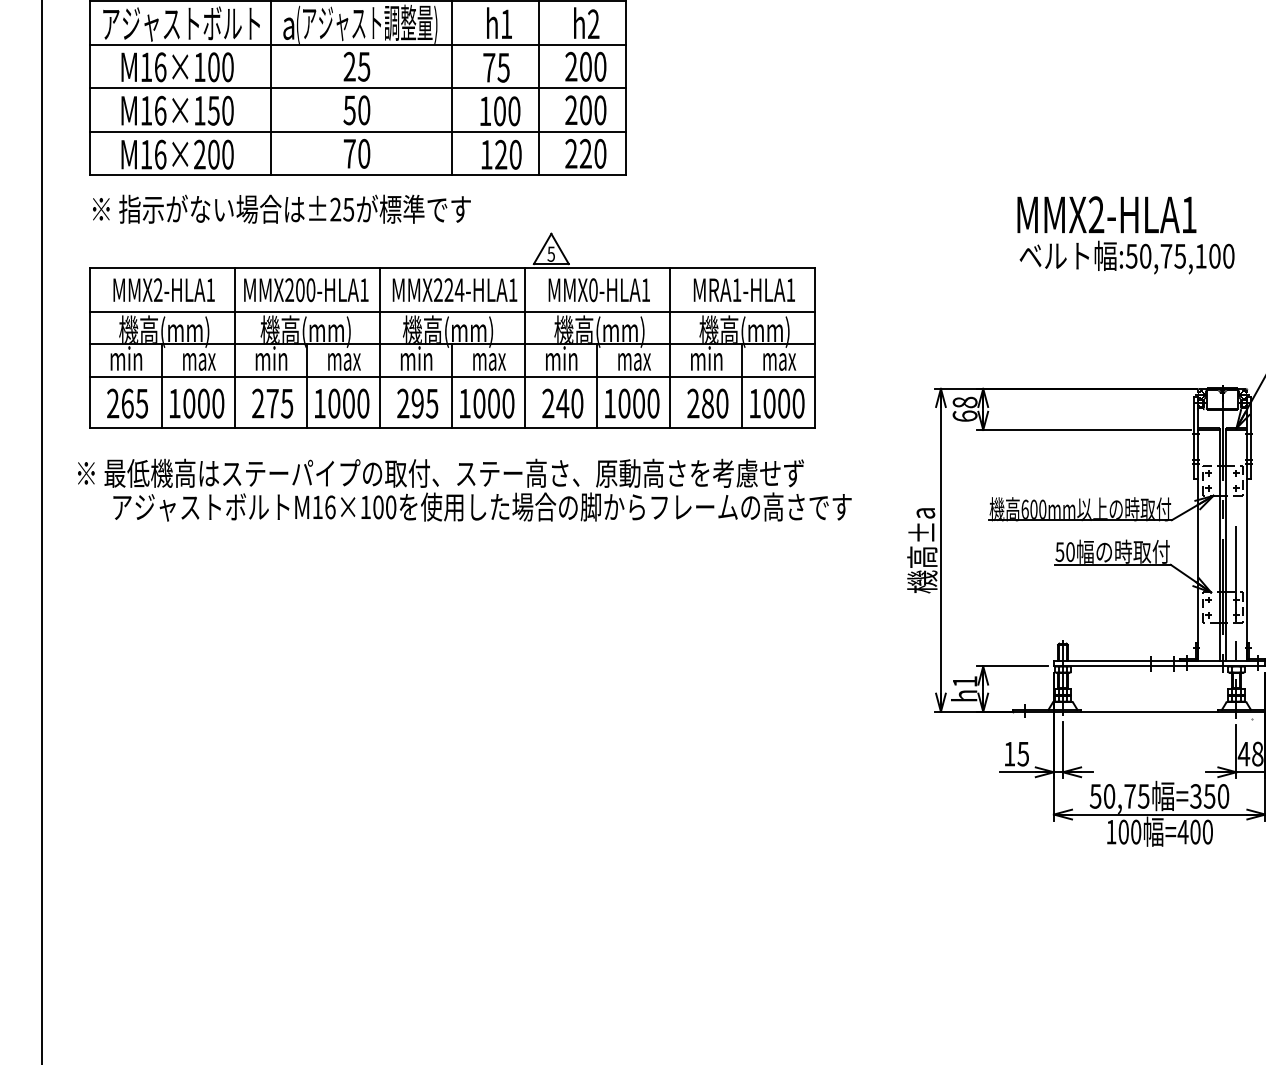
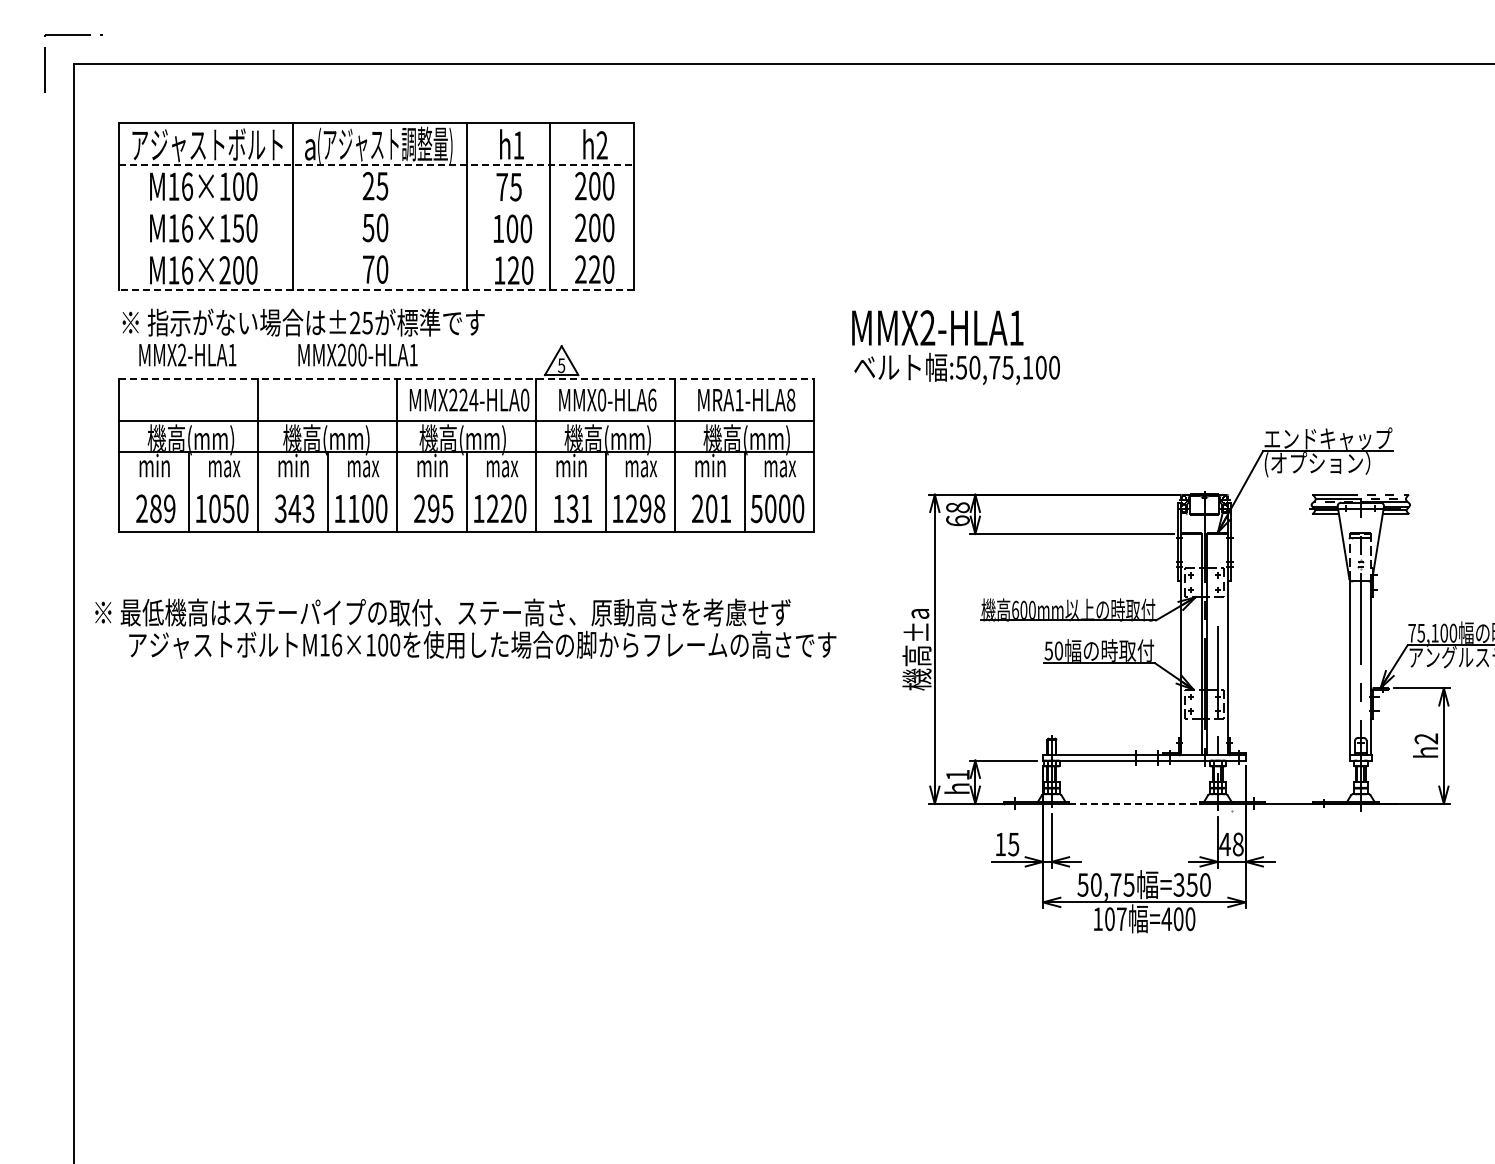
line: (357, 45) -> (376, 165), solid -> dashed
line: (357, 87) -> (376, 206), removed
line: (357, 131) -> (376, 248), removed
line: (356, 175) -> (375, 290), solid -> dashed
text: (1125, 235) -> (955, 347), moved
line: (453, 268) -> (467, 379), solid -> dashed
text: (163, 289) -> (187, 354), moved
text: (305, 289) -> (357, 354), moved
text: (513, 289) -> (525, 399), MMX224-HLA1 -> MMX224-HLA0
text: (646, 289) -> (652, 399), MMX0-HLA1 -> MMX0-HLA6
text: (790, 289) -> (790, 399), MRA1-HLA1 -> MRA1-HLA8
line: (451, 377) -> (466, 483), removed
text: (134, 403) -> (162, 508), 265 -> 289
text: (203, 403) -> (228, 508), 1000 -> 1050
text: (272, 403) -> (294, 508), 275 -> 343
text: (333, 403) -> (353, 508), 1000 -> 1100
text: (486, 403) -> (499, 508), 1000 -> 1220
text: (562, 403) -> (572, 508), 240 -> 131
text: (638, 403) -> (645, 508), 1000 -> 1298
text: (715, 403) -> (718, 508), 280 -> 201
text: (754, 404) -> (756, 509), 1000 -> 5000
text: (464, 489) -> (465, 628), moved
line: (1150, 711) -> (1135, 803), solid -> dashed
text: (1135, 832) -> (1121, 919), 100 -> 107

